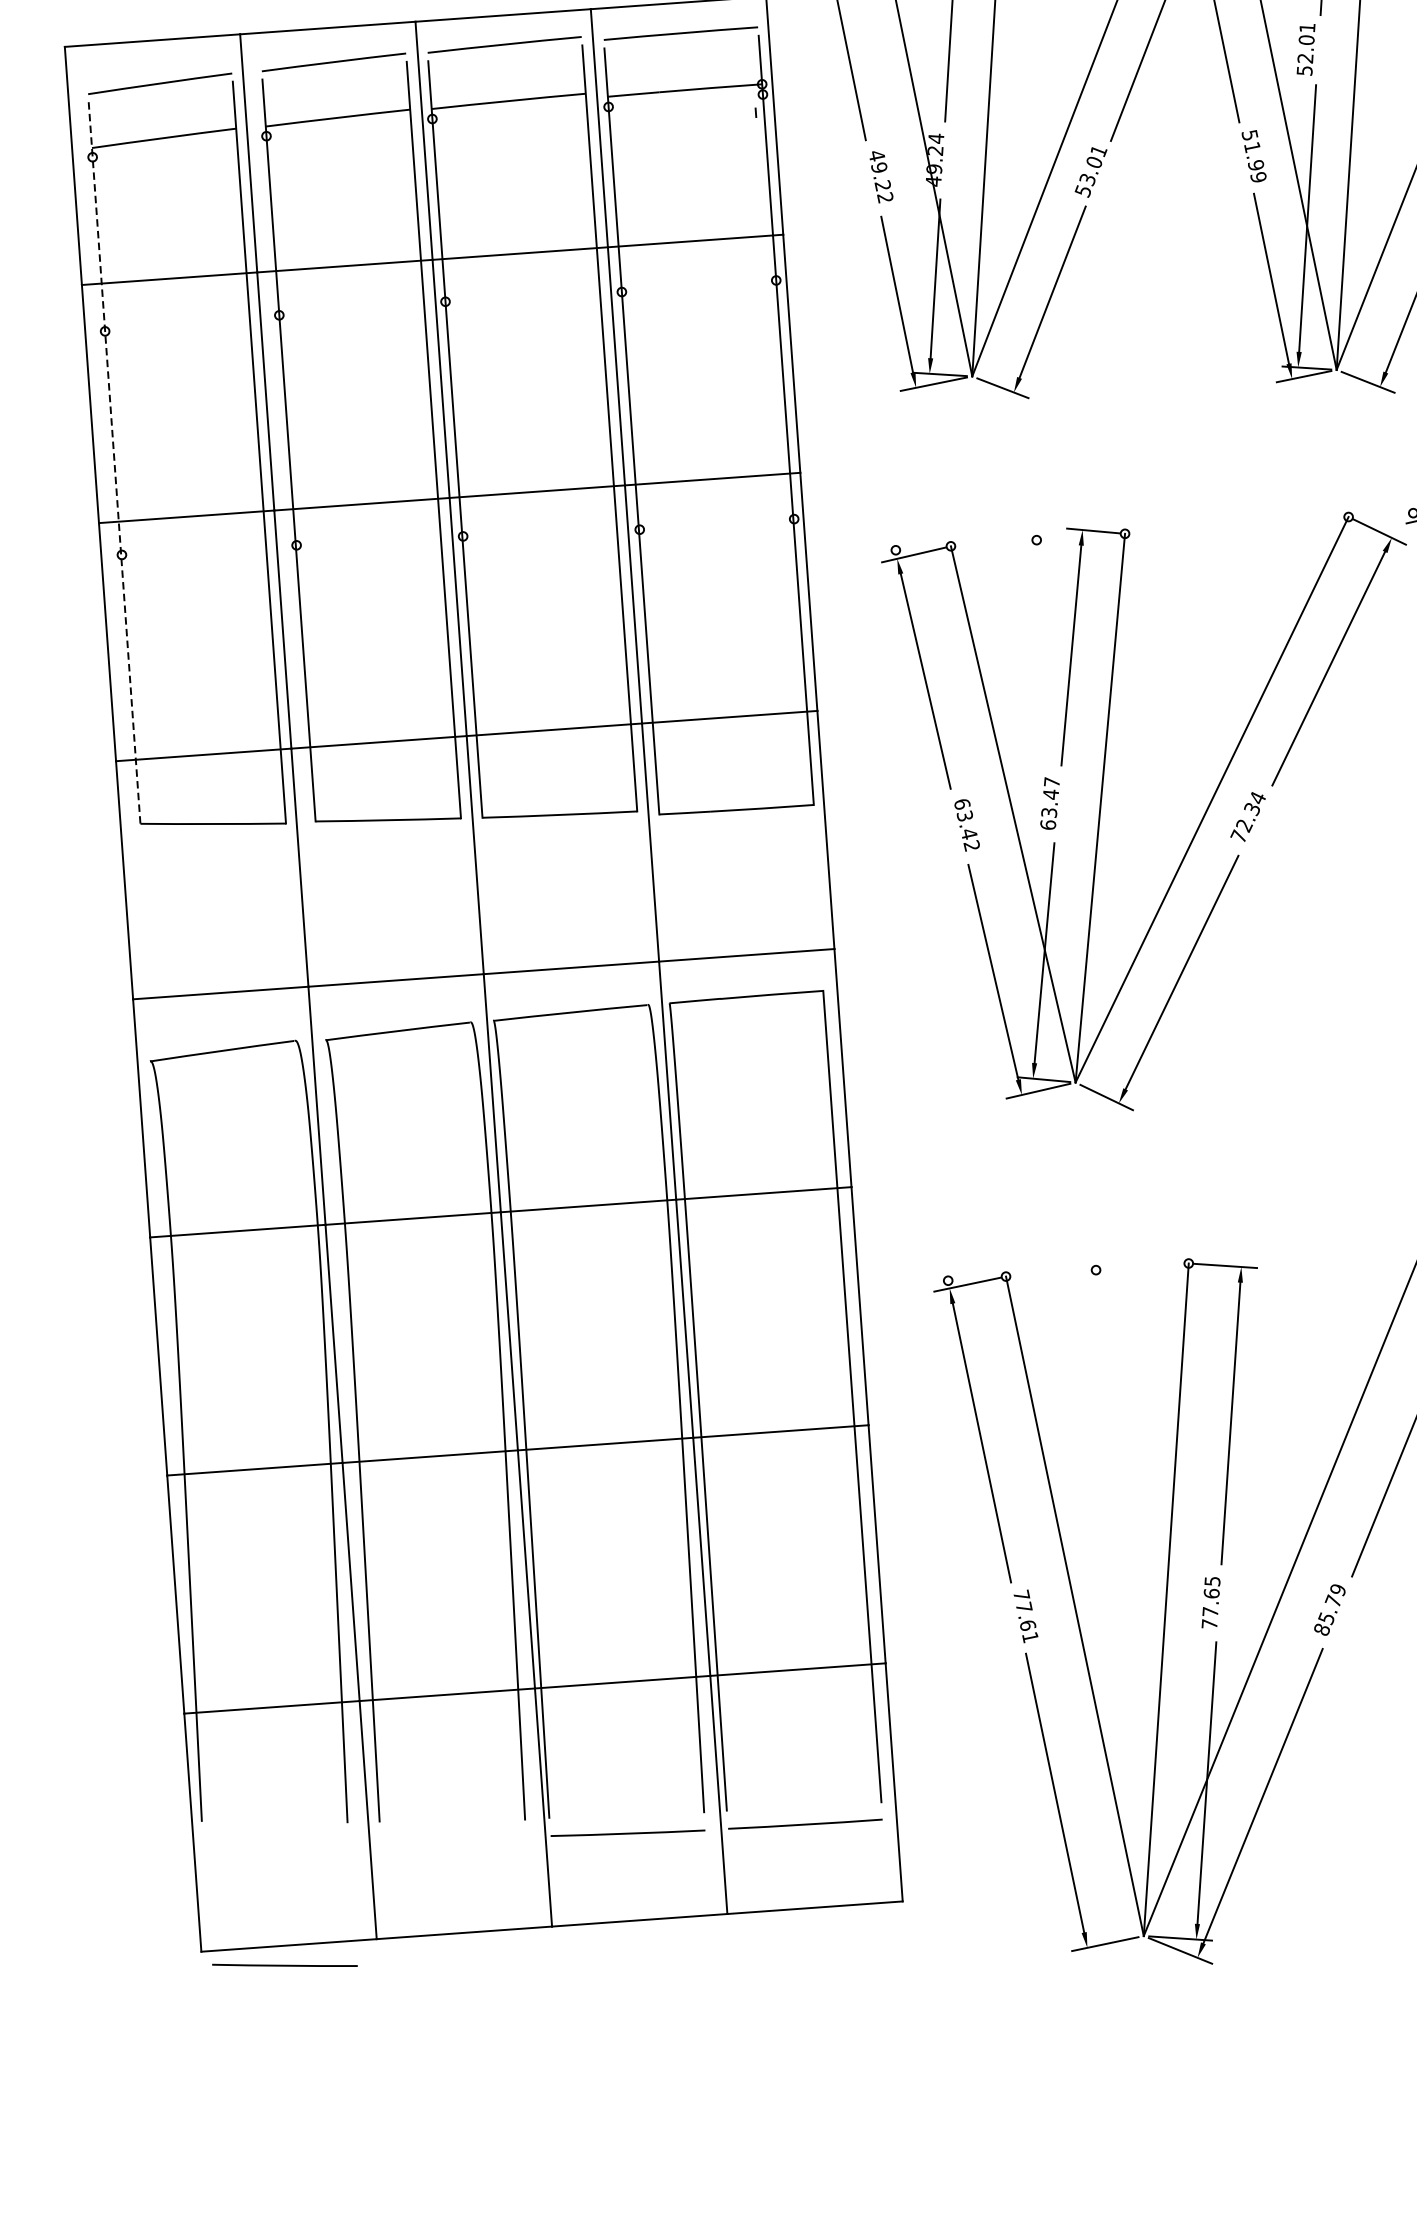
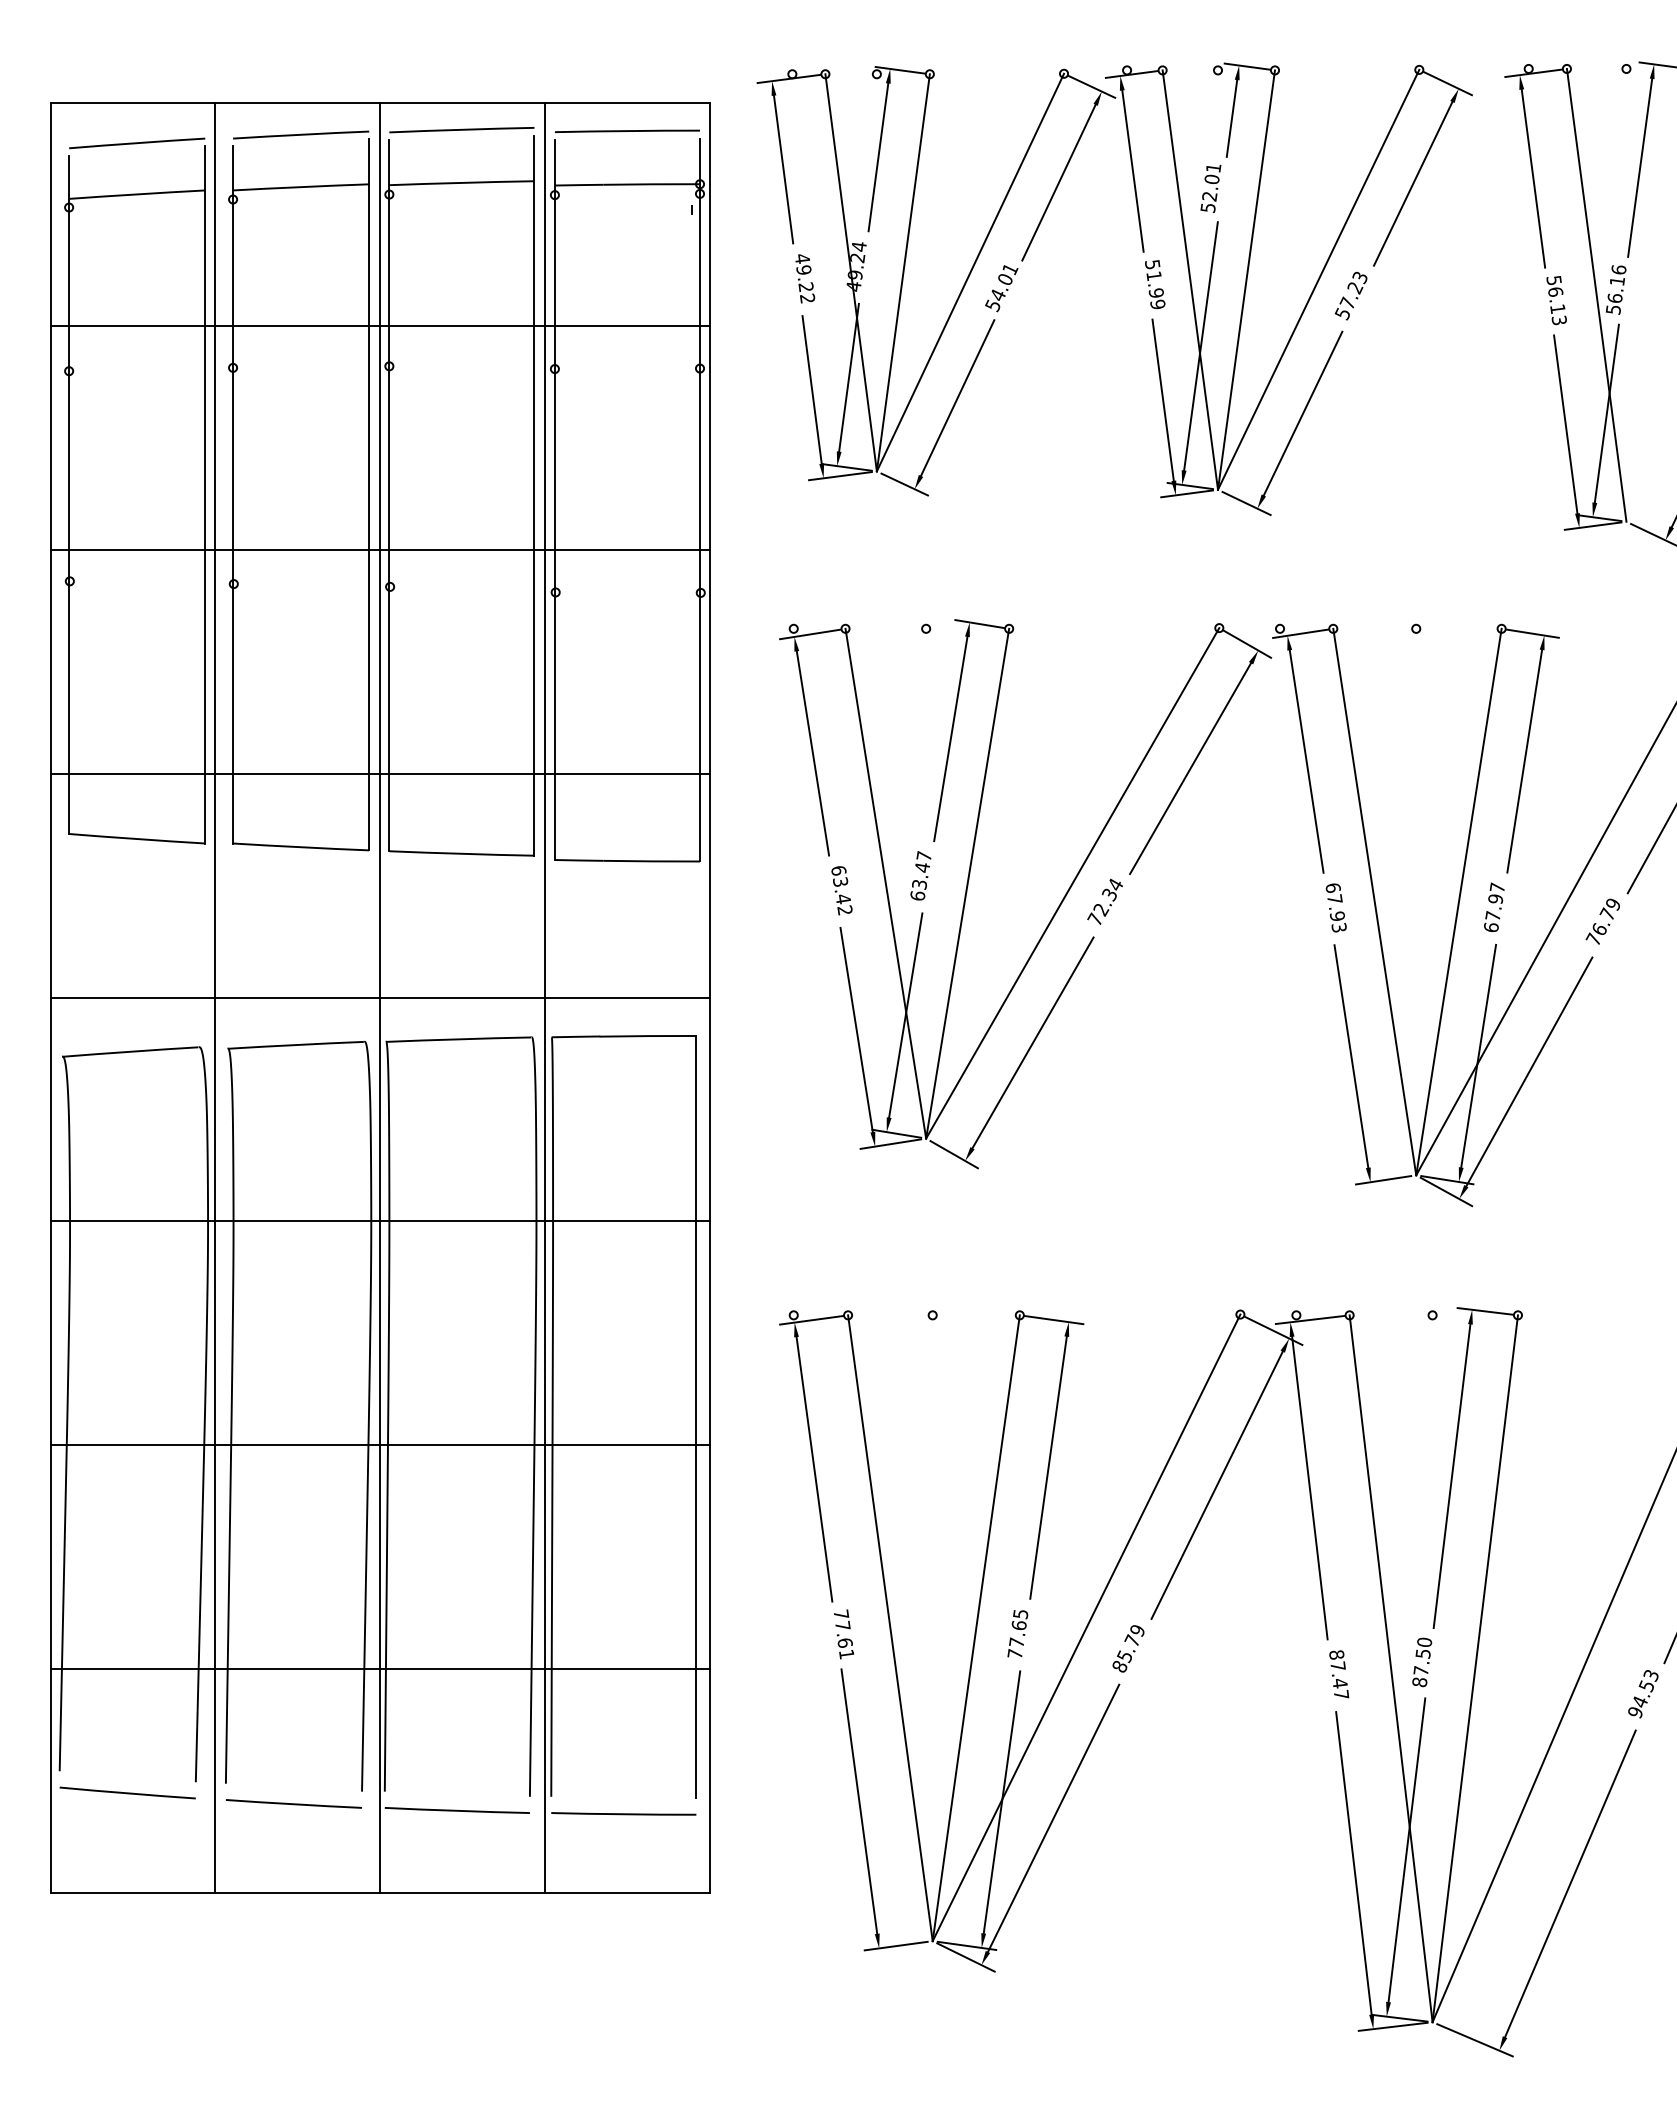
text: (1087, 180) -> (997, 295), 53.01 -> 54.01
line: (115, 463) -> (69, 495), dashed -> solid
line: (453, 1838) -> (293, 1803), added
line: (284, 1964) -> (127, 1792), moved

